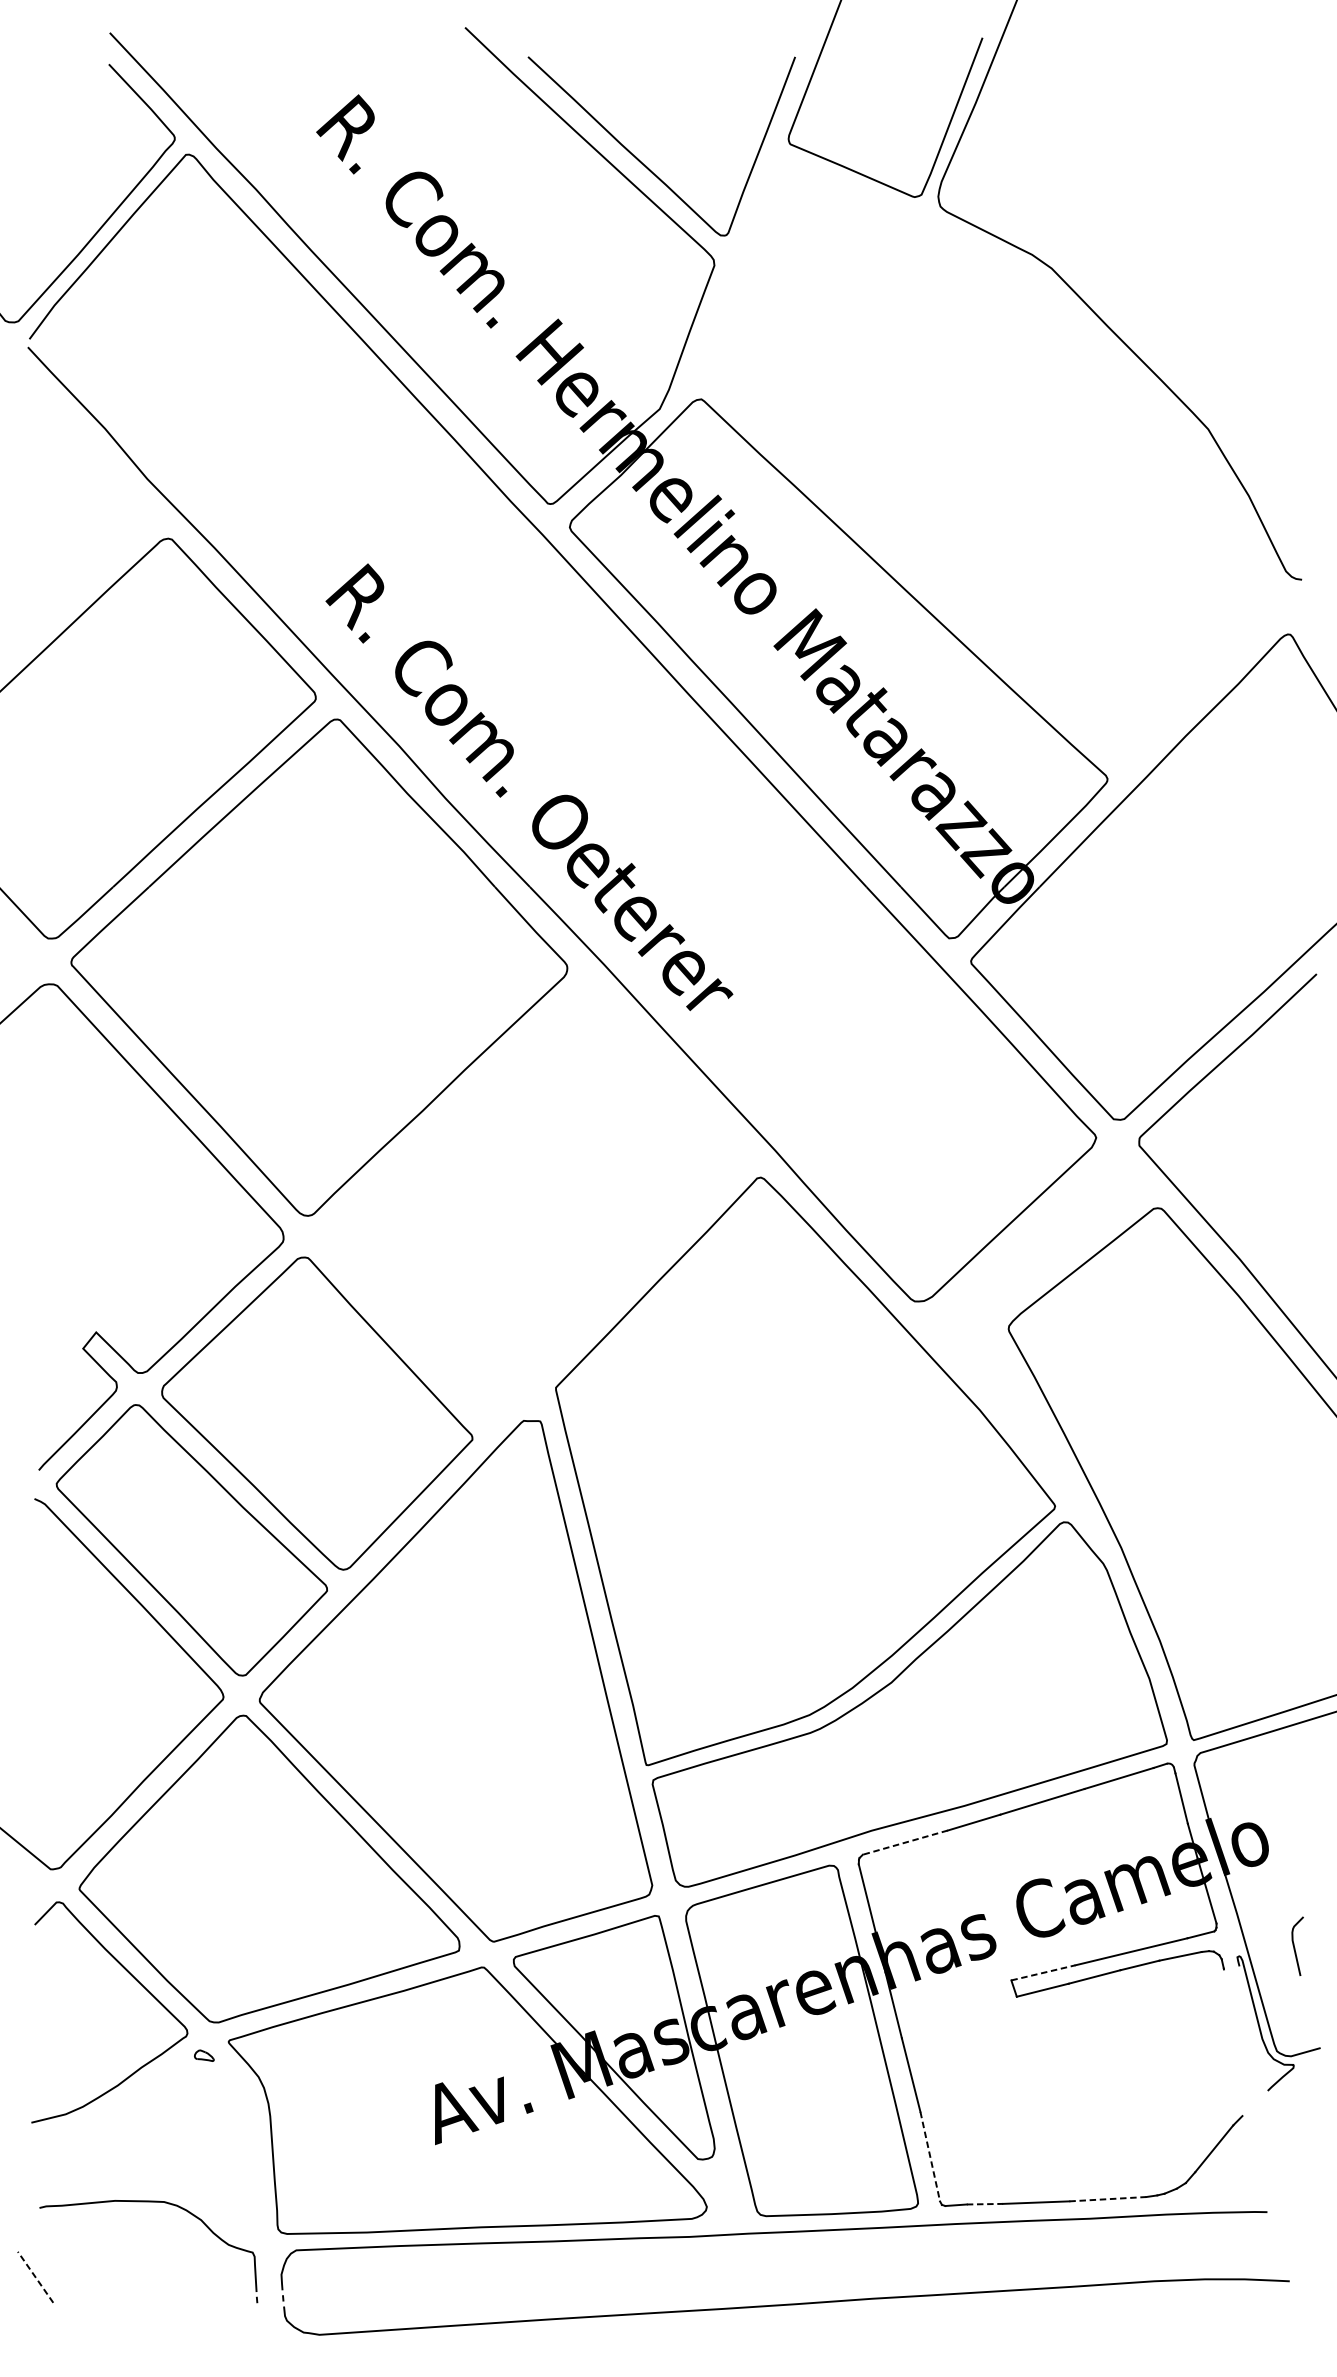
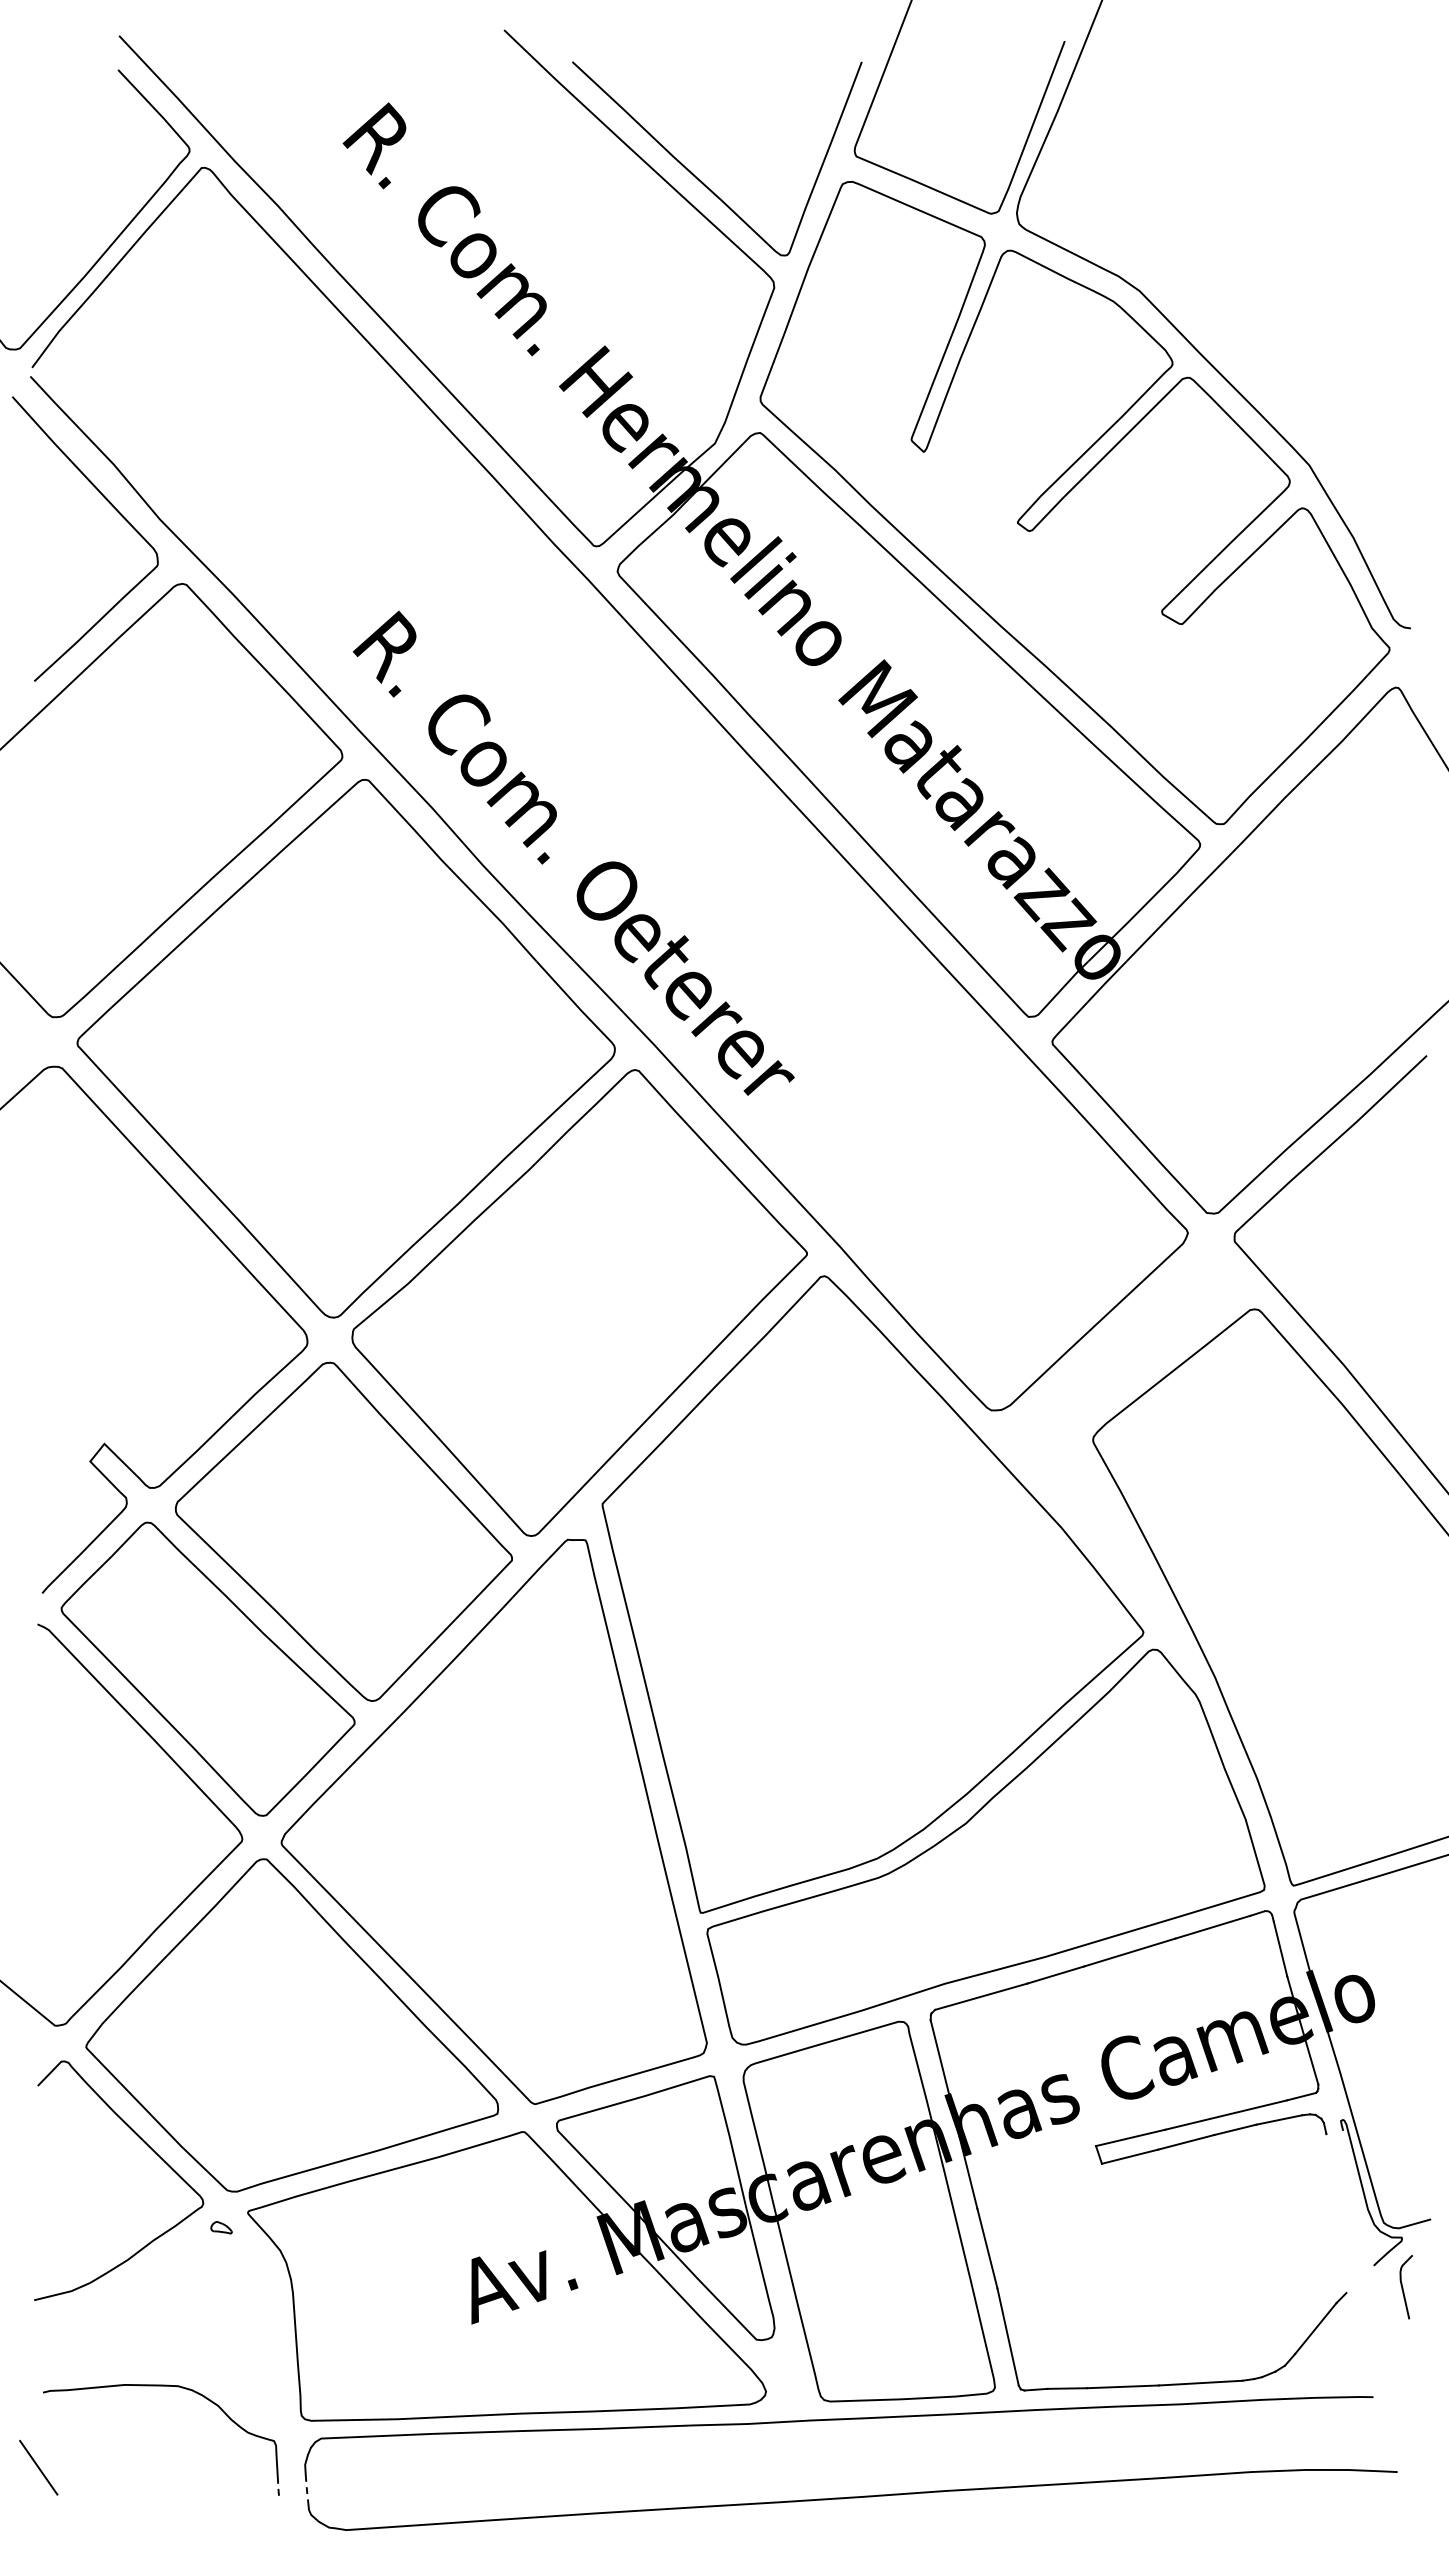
part: (991, 464) -> (1074, 503), added
curve: (106, 470) -> (115, 510), added
part: (534, 1201) -> (579, 1302), added
line: (905, 1842) -> (981, 1996), dashed -> solid
curve: (1295, 1946) -> (1403, 2287), moved
line: (1043, 1972) -> (1130, 2137), dashed -> solid
line: (930, 2157) -> (1008, 2337), dashed -> solid
line: (1107, 2199) -> (1200, 2383), dashed -> solid
line: (985, 2204) -> (1067, 2388), dashed -> solid
line: (35, 2277) -> (38, 2467), dashed -> solid

